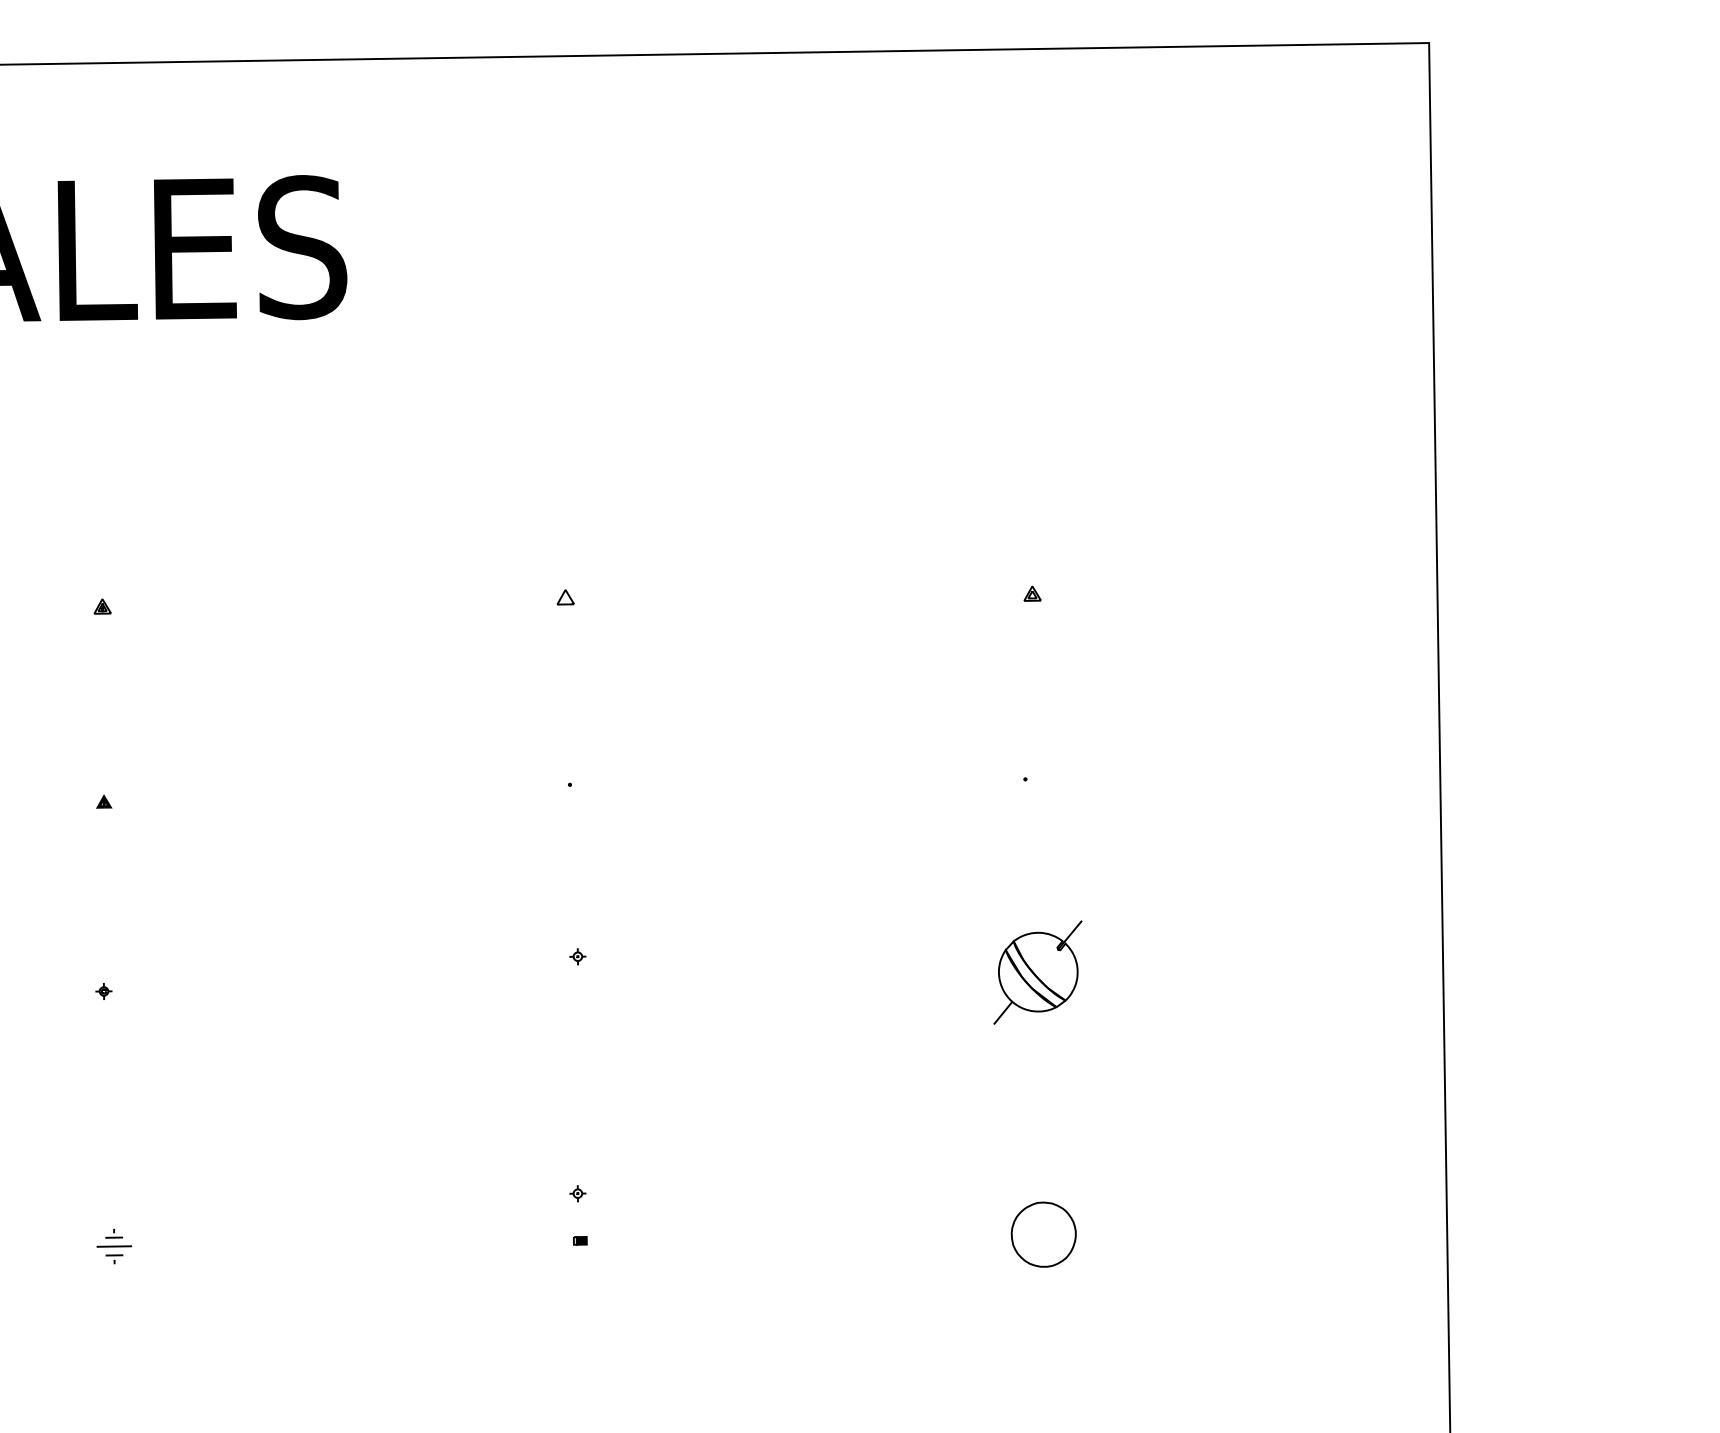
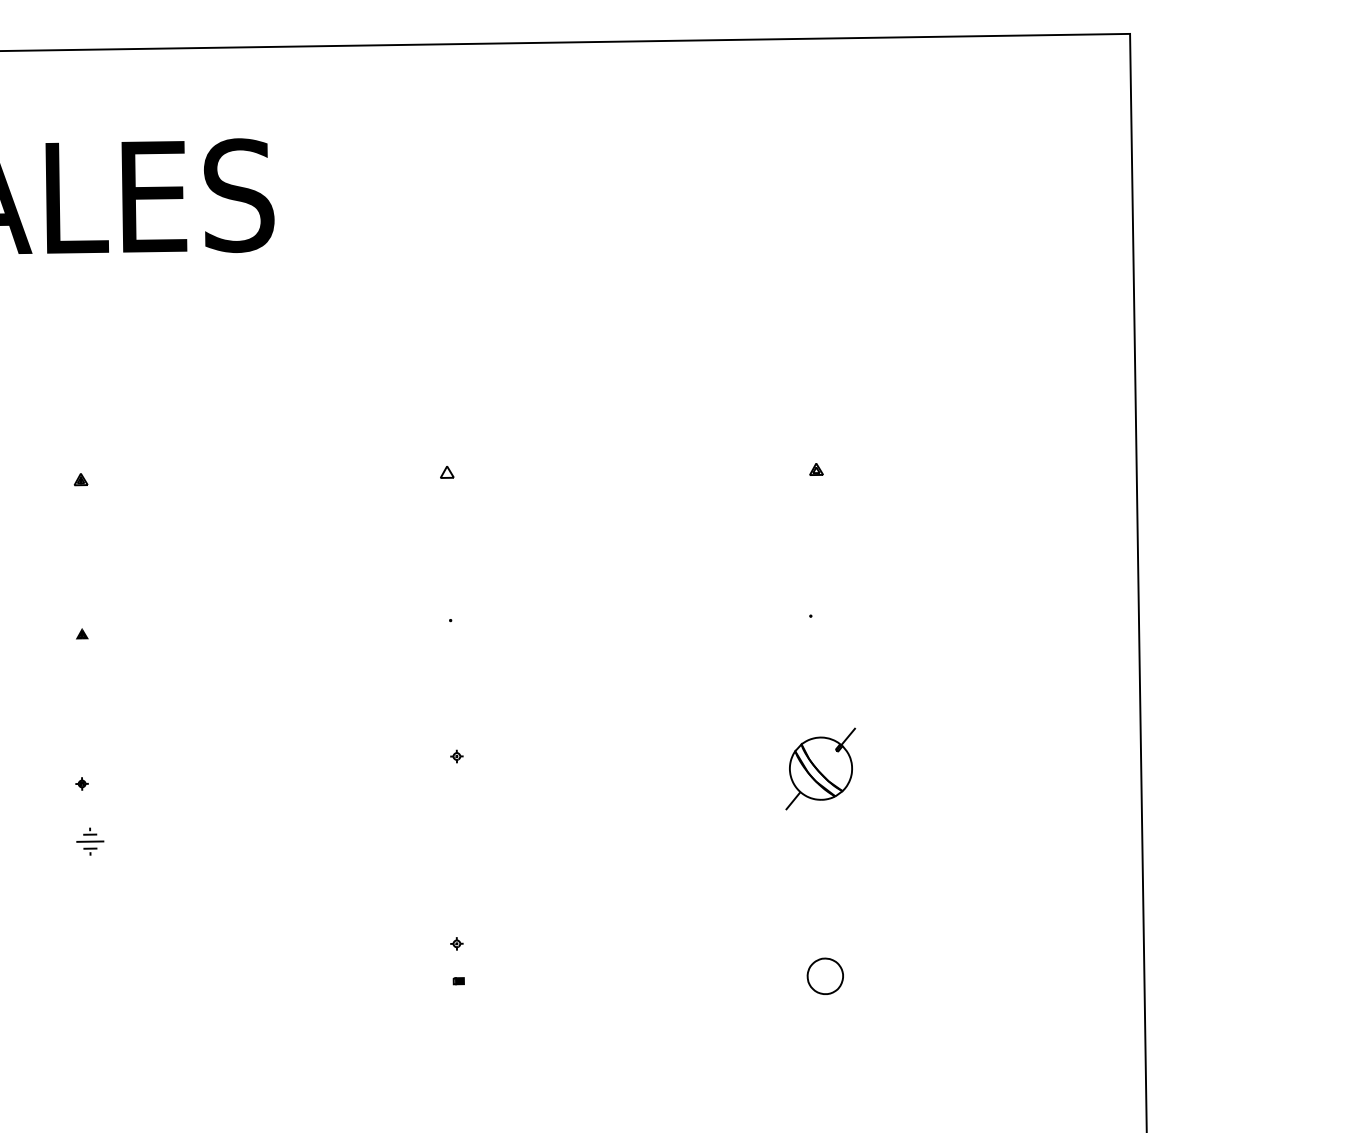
part: (1043, 1234) -> (825, 976), size x0.7
part: (114, 1246) -> (90, 841), moved

